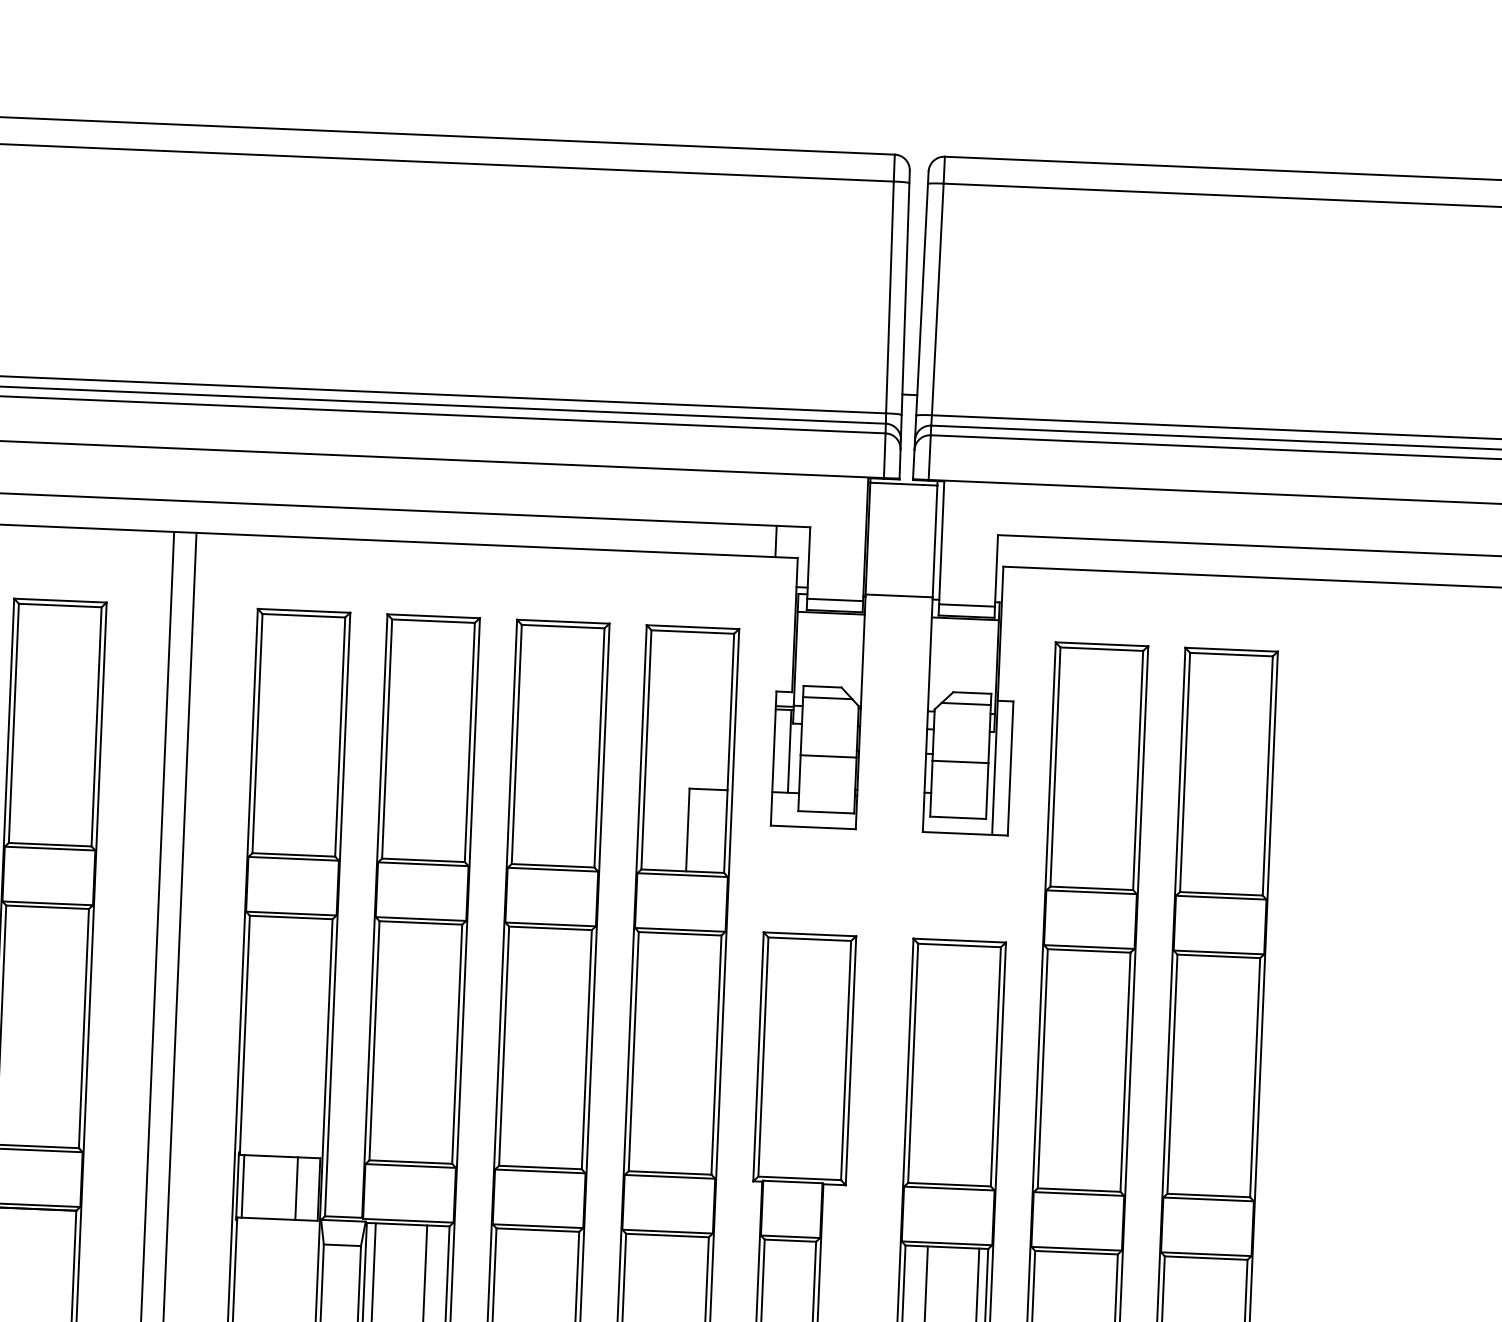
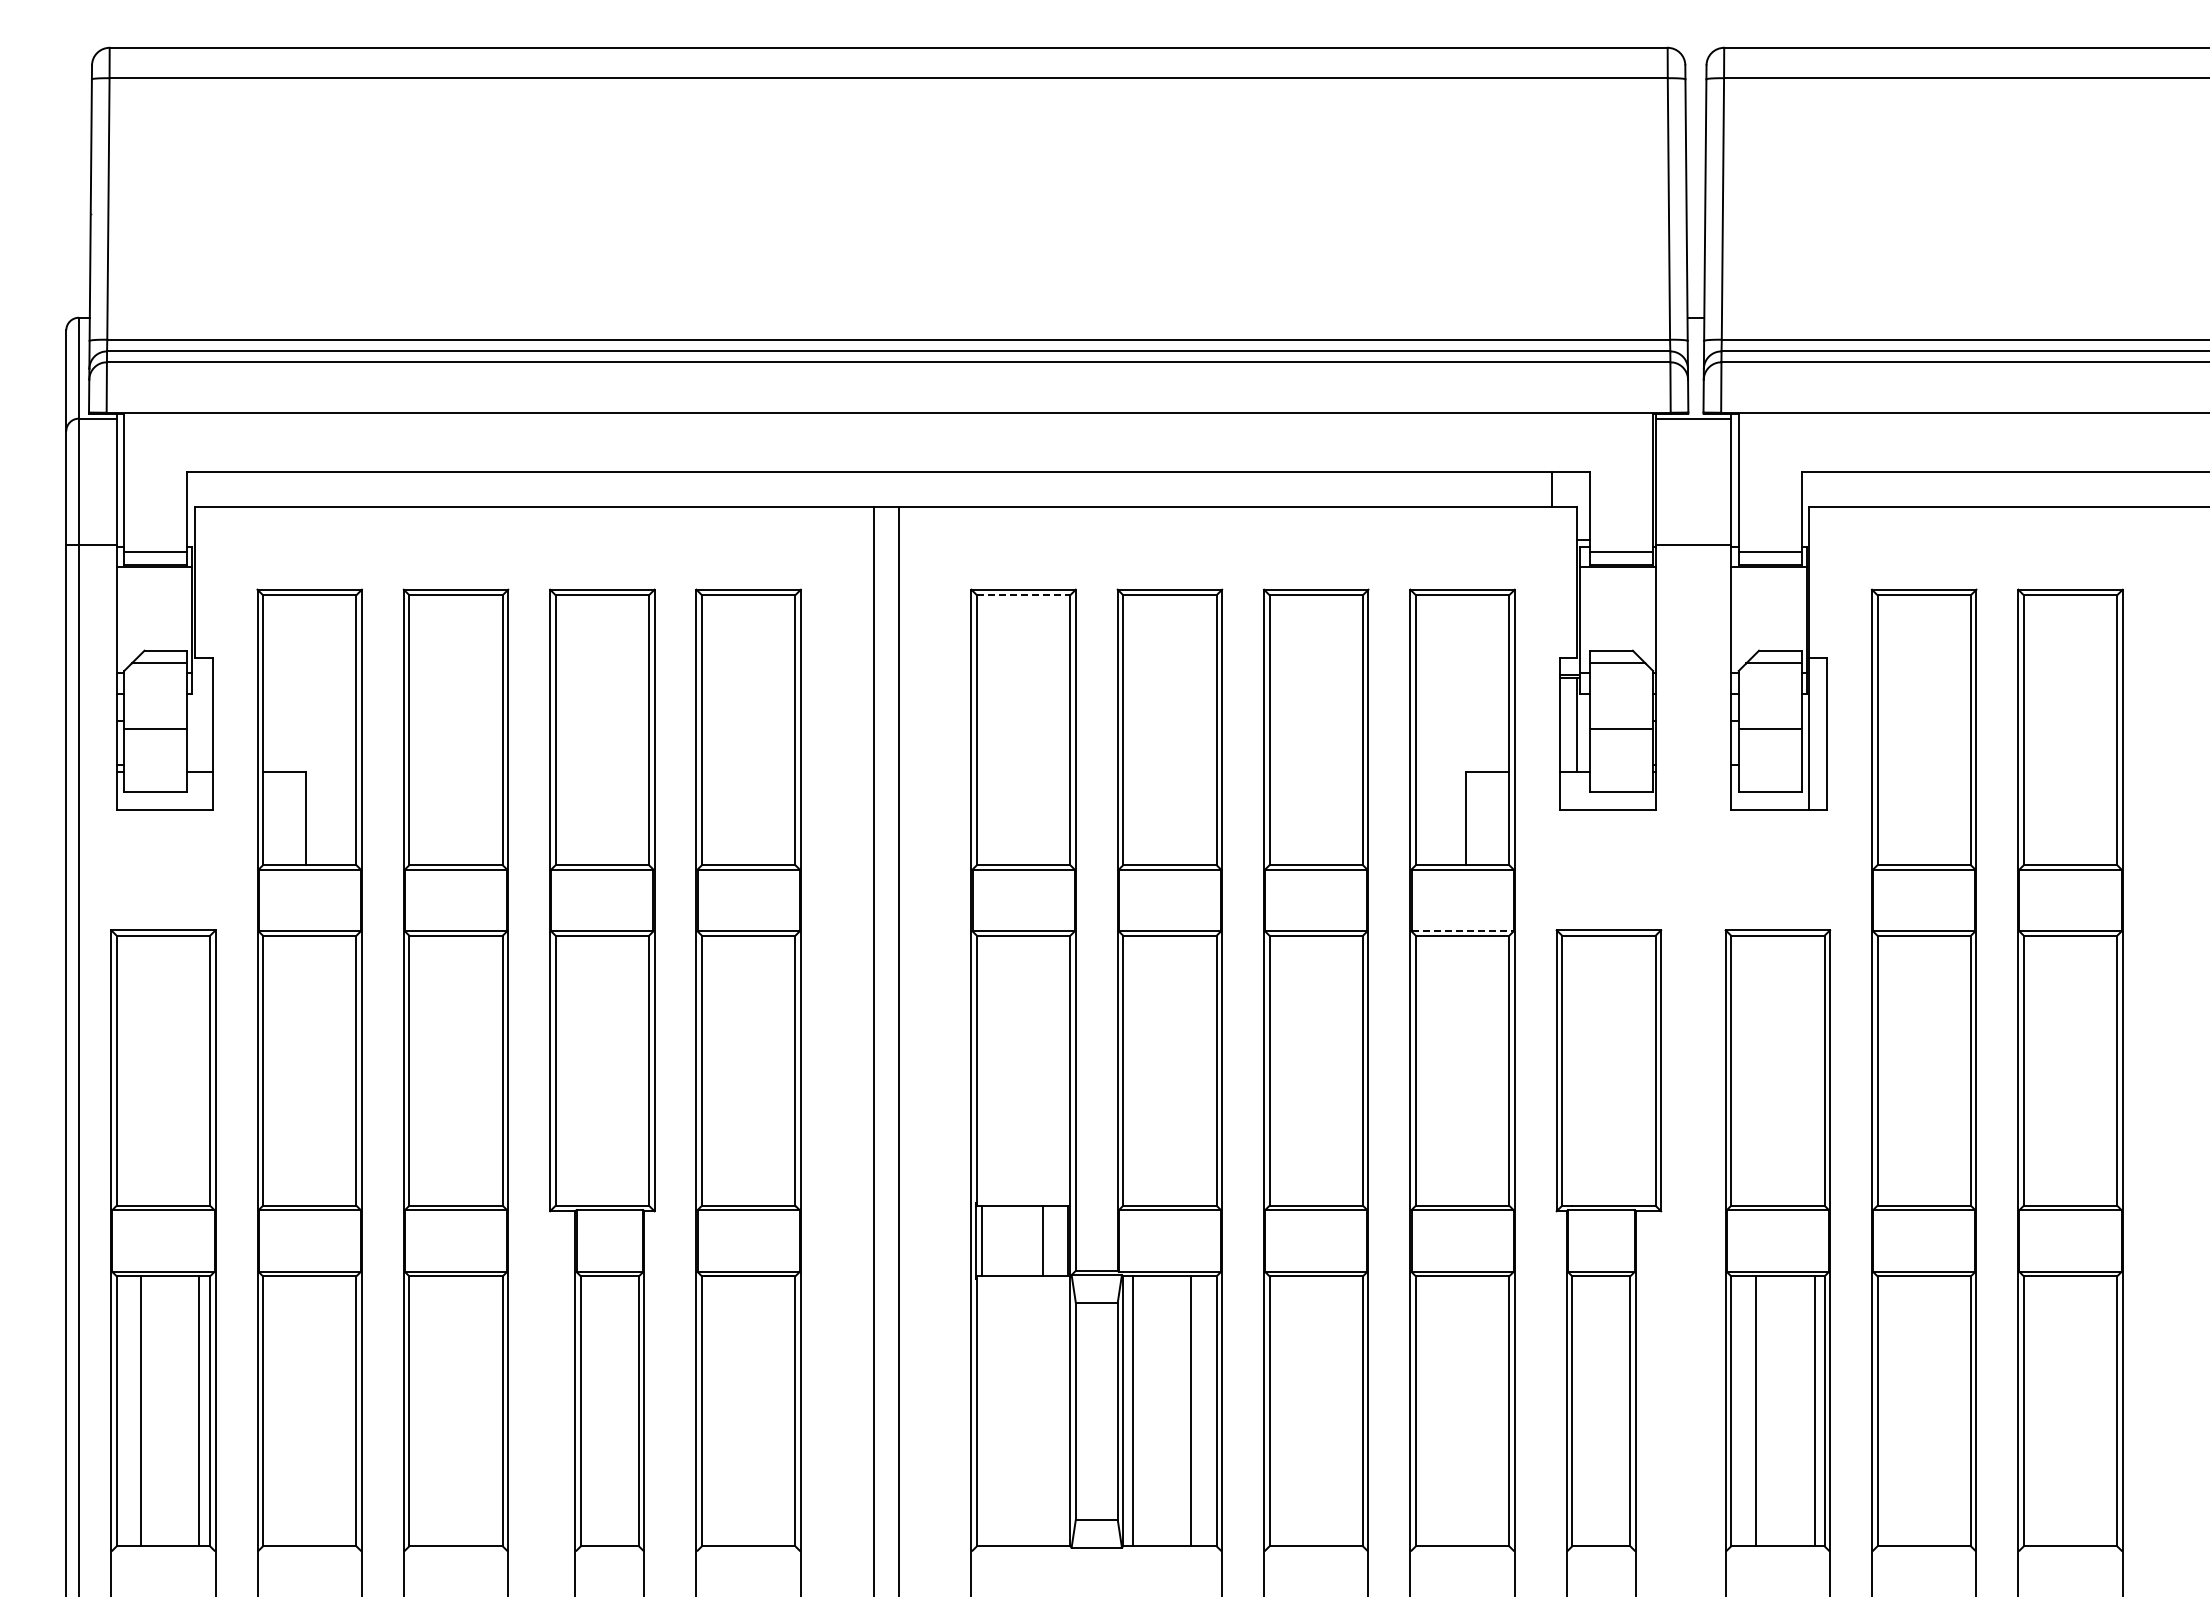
line: (303, 615) -> (1023, 595), solid -> dashed
line: (681, 930) -> (1463, 931), solid -> dashed

